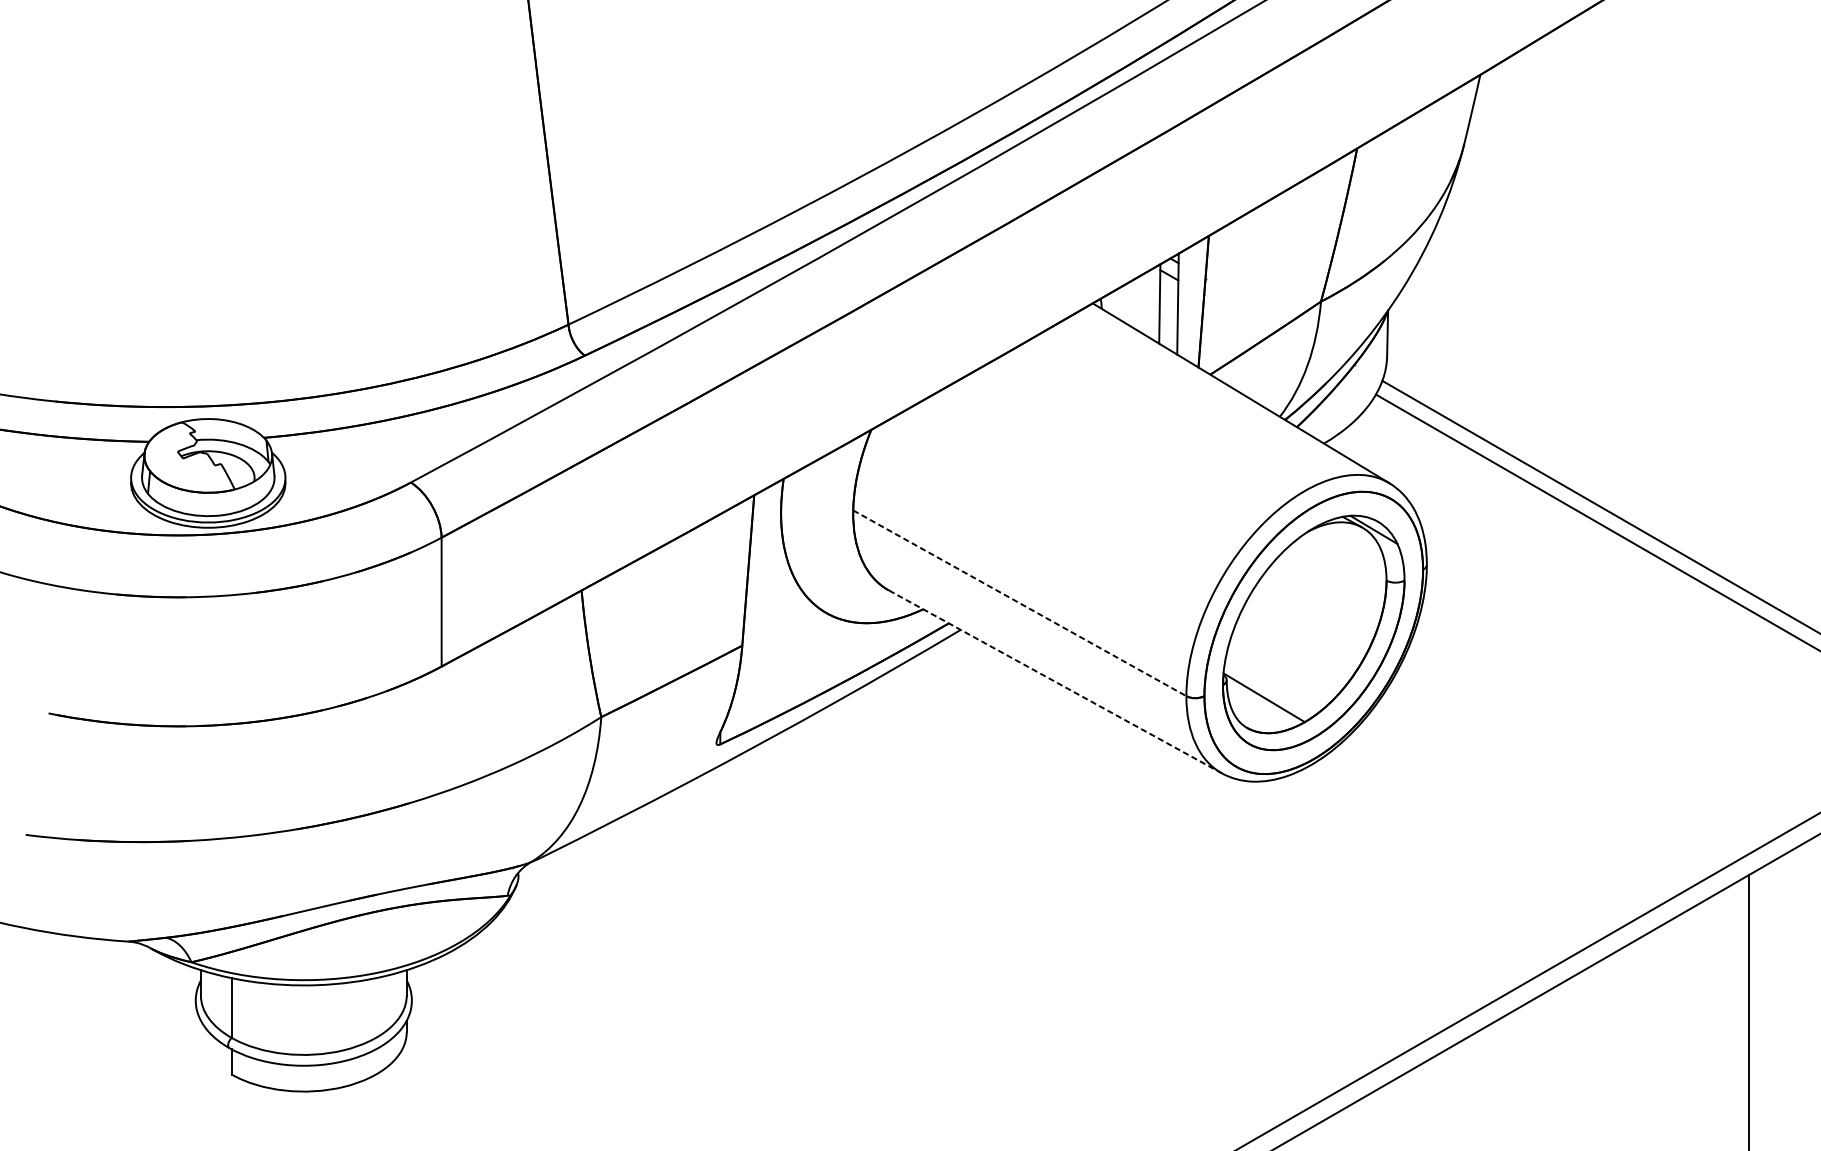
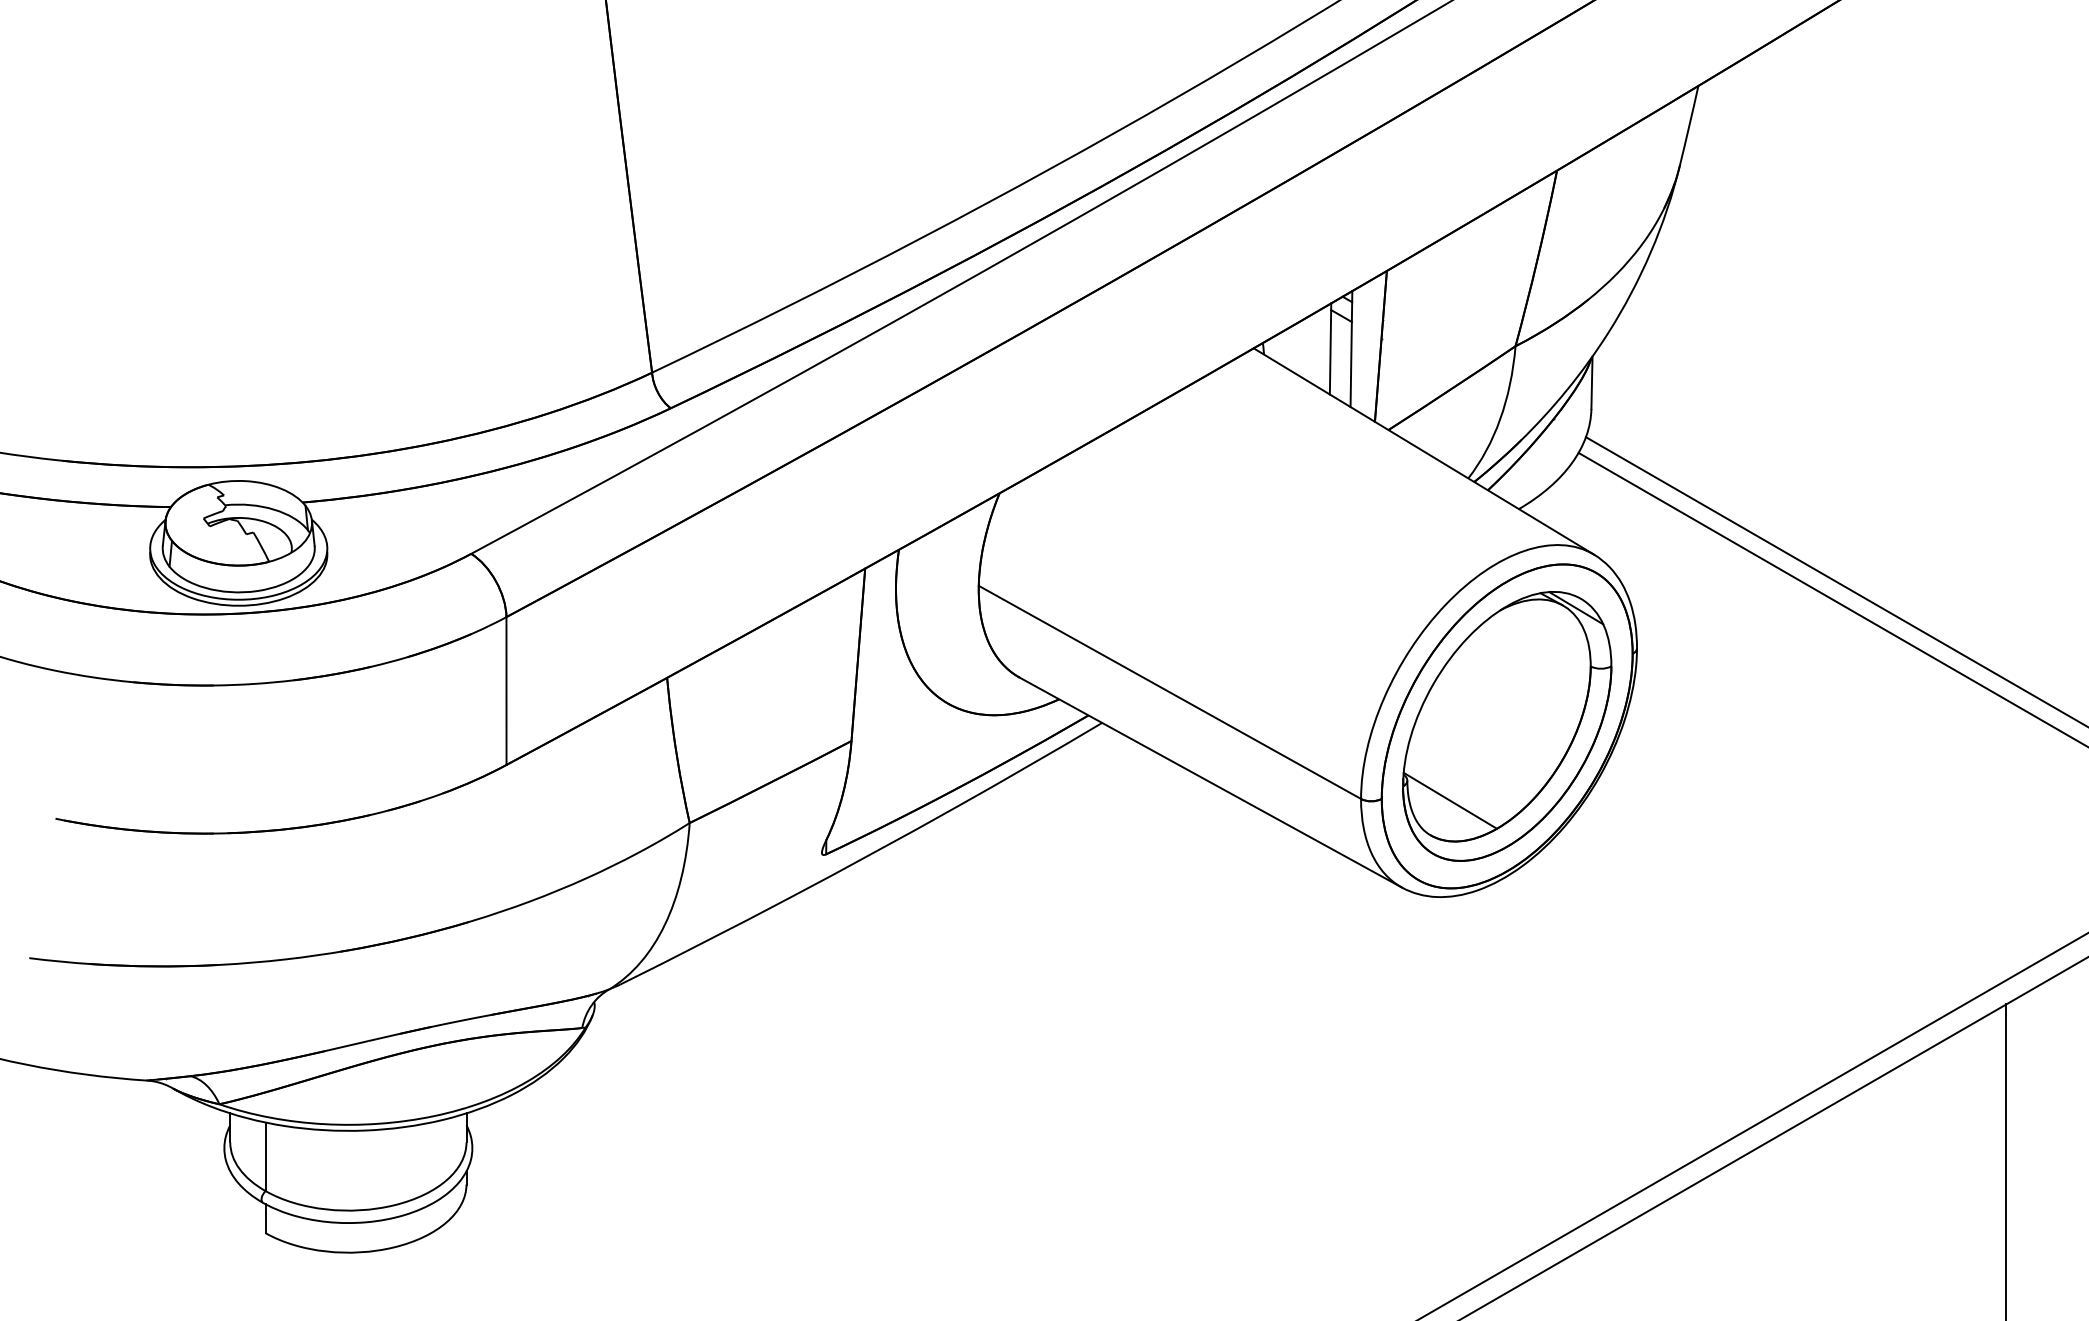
line: (1019, 603) -> (1169, 692), dashed -> solid
line: (1055, 681) -> (1210, 782), dashed -> solid

